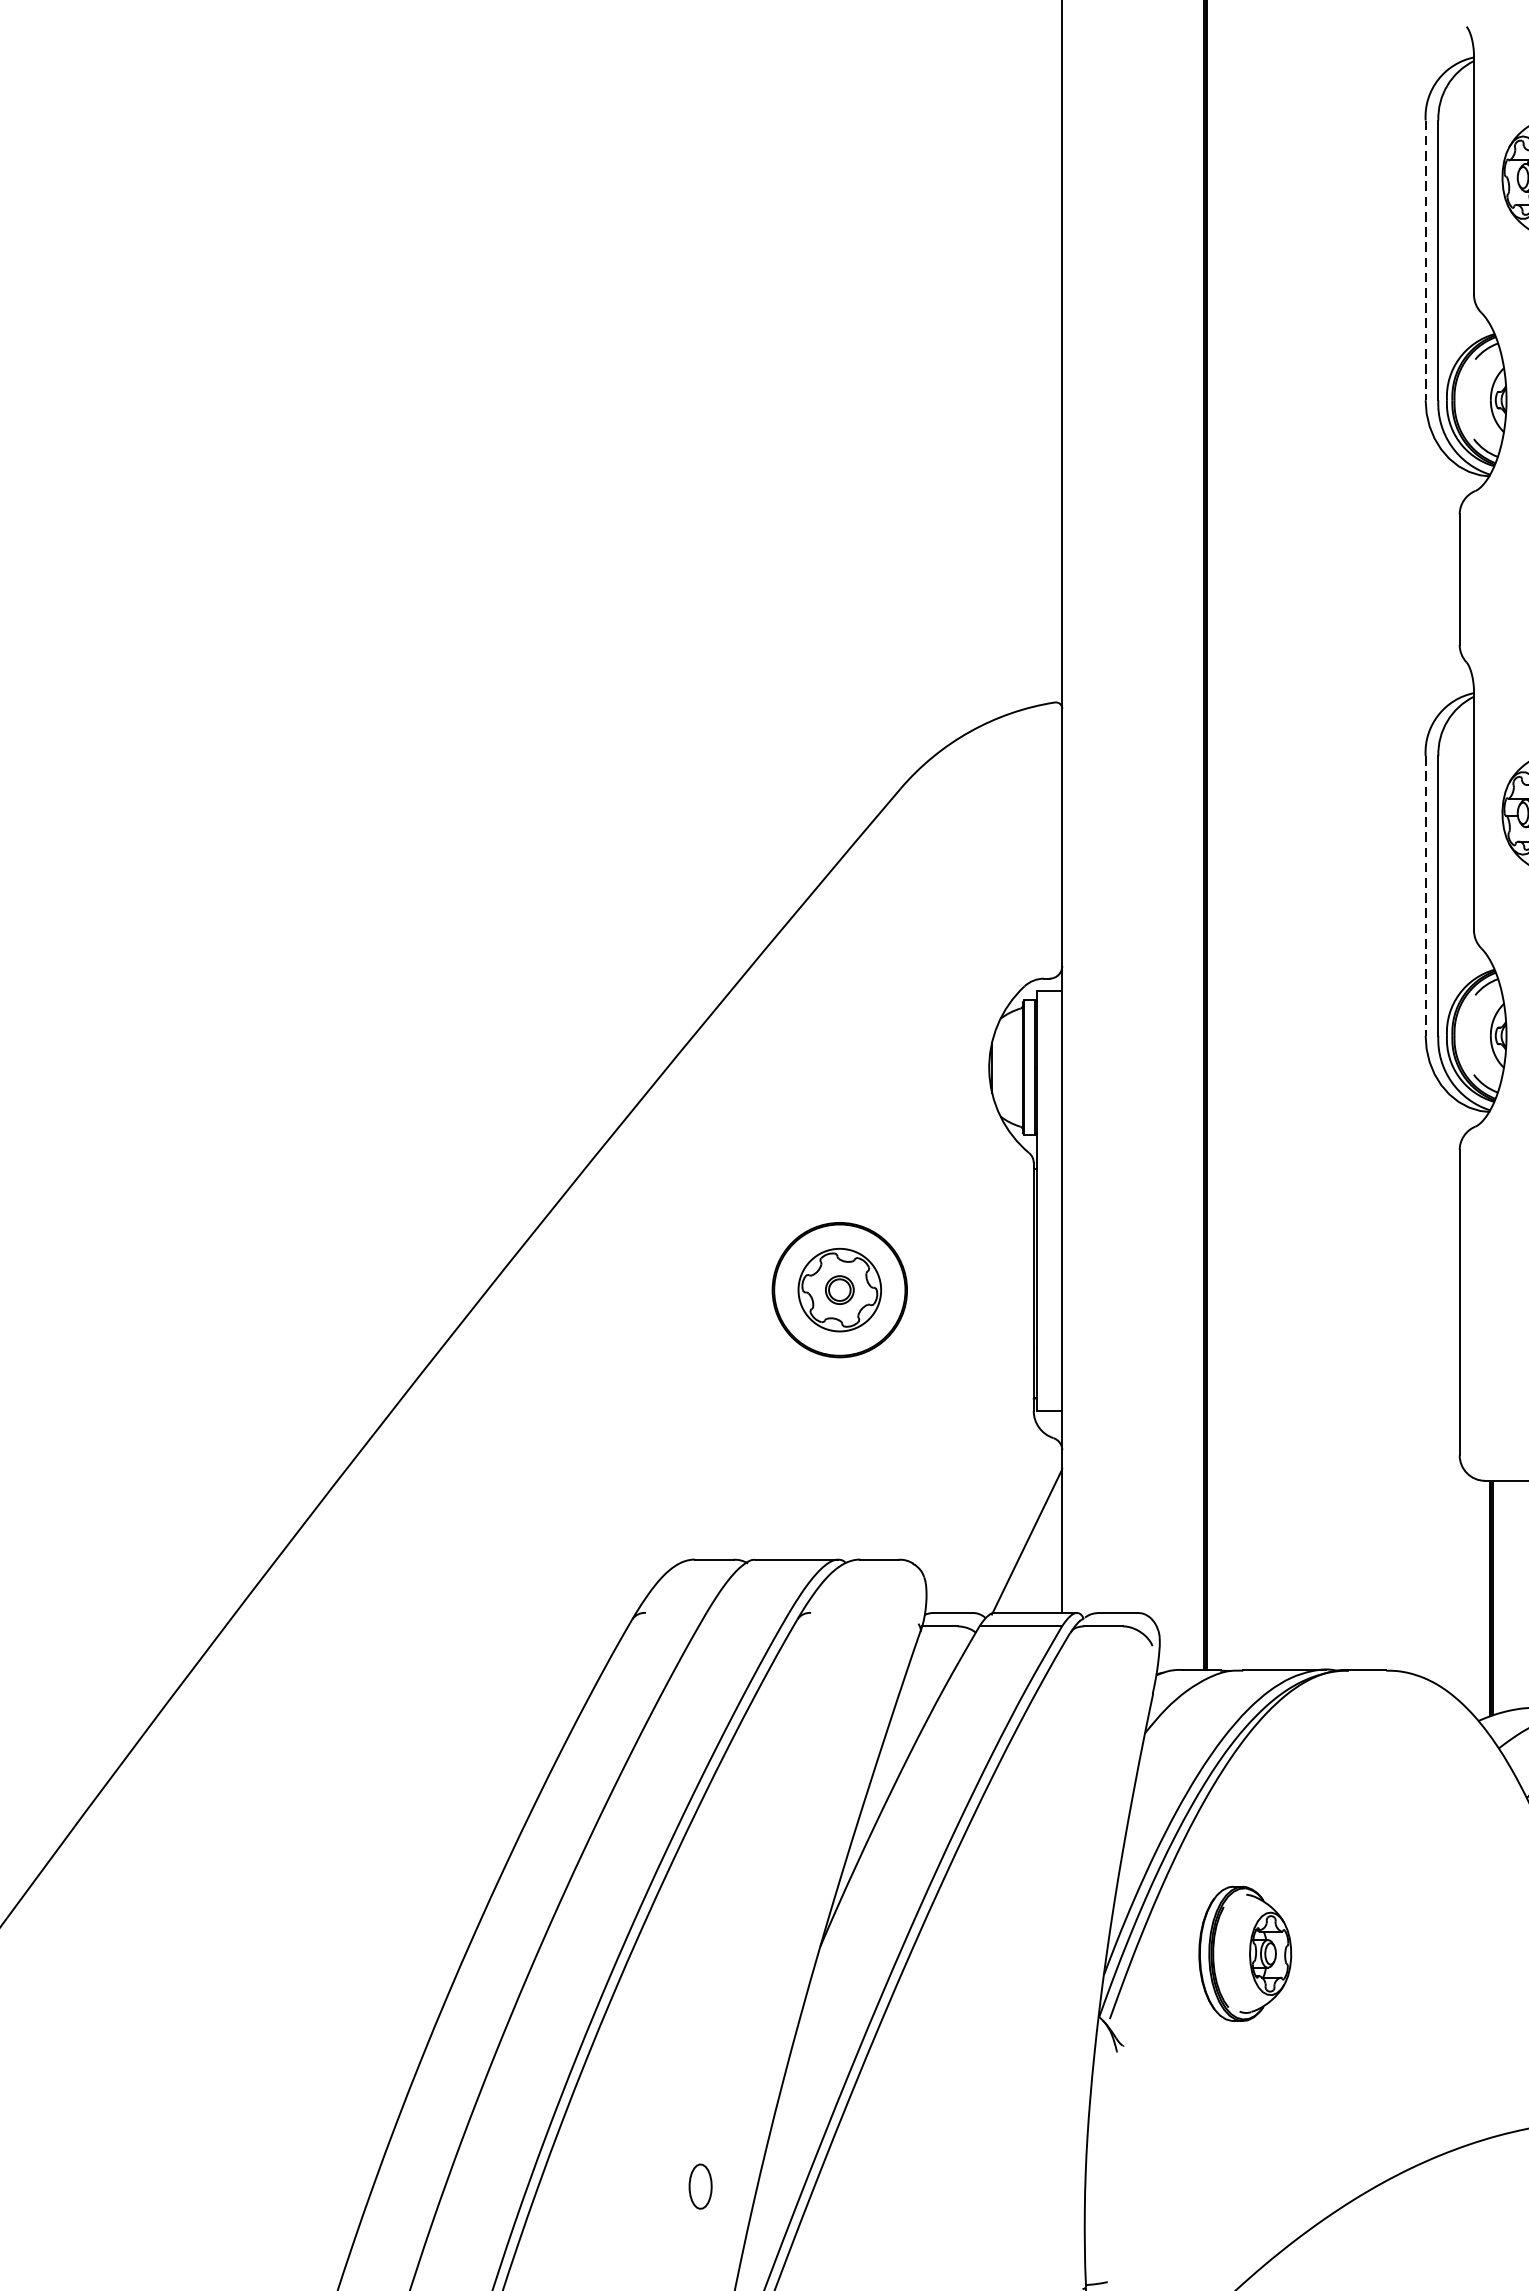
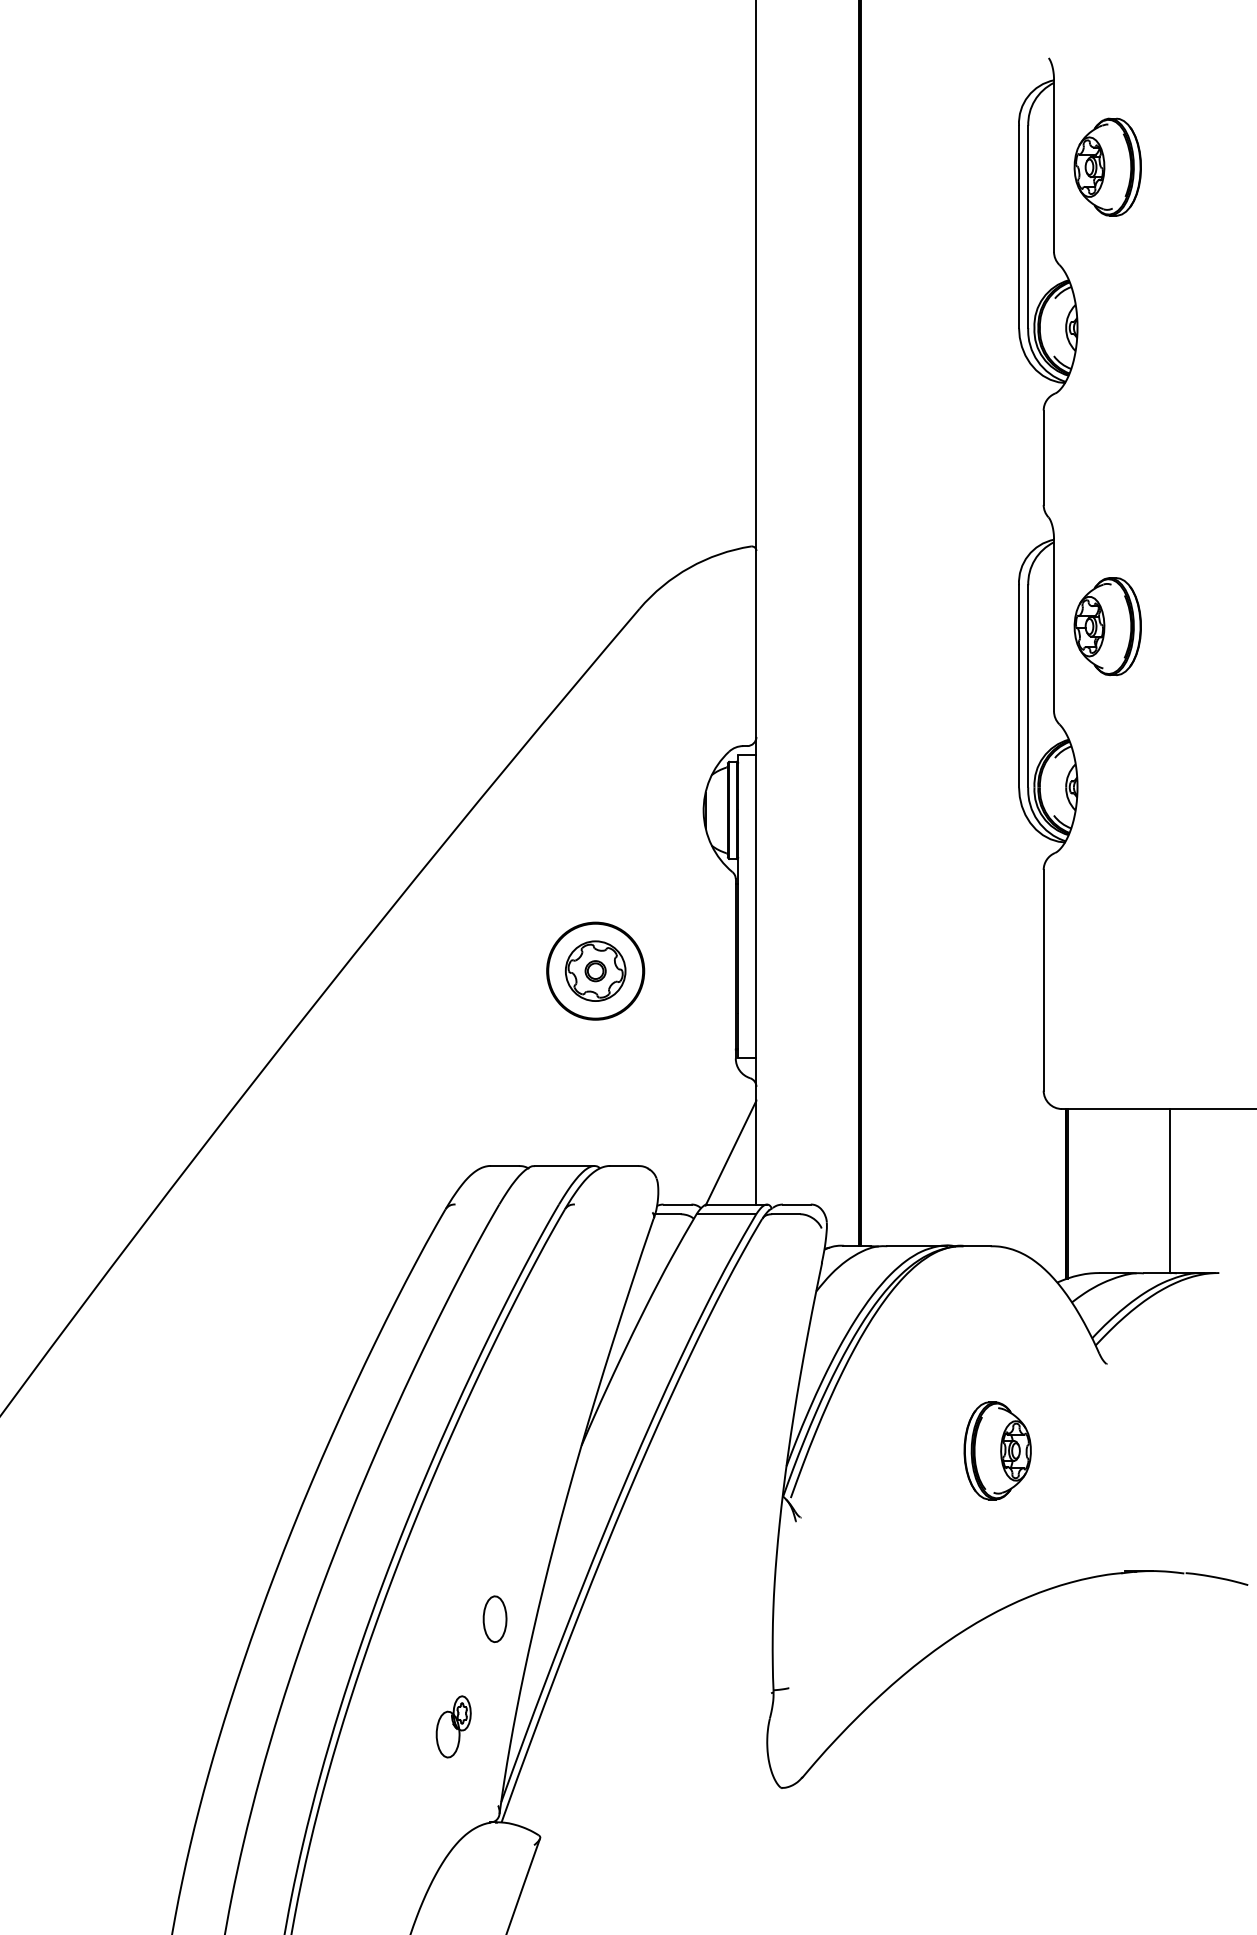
line: (1426, 261) -> (1019, 227), dashed -> solid
line: (1426, 896) -> (1019, 686), dashed -> solid
part: (1244, 1953) -> (997, 1450), moved
part: (699, 2185) -> (494, 1618), size x1.43

